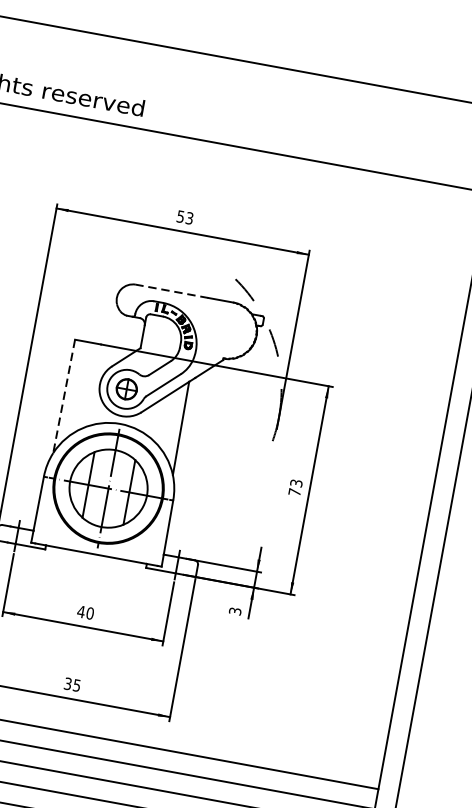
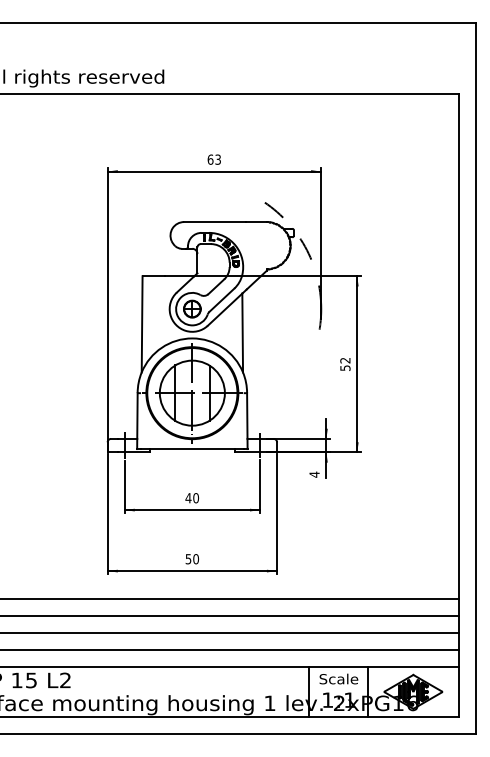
text: (180, 216) -> (210, 159), 53 -> 63
line: (171, 291) -> (214, 222), dashed -> solid
line: (64, 396) -> (142, 324), dashed -> solid
text: (295, 486) -> (345, 363), 73 -> 52
text: (235, 611) -> (314, 474), 3 -> 4
text: (72, 685) -> (192, 559), 35 -> 50

